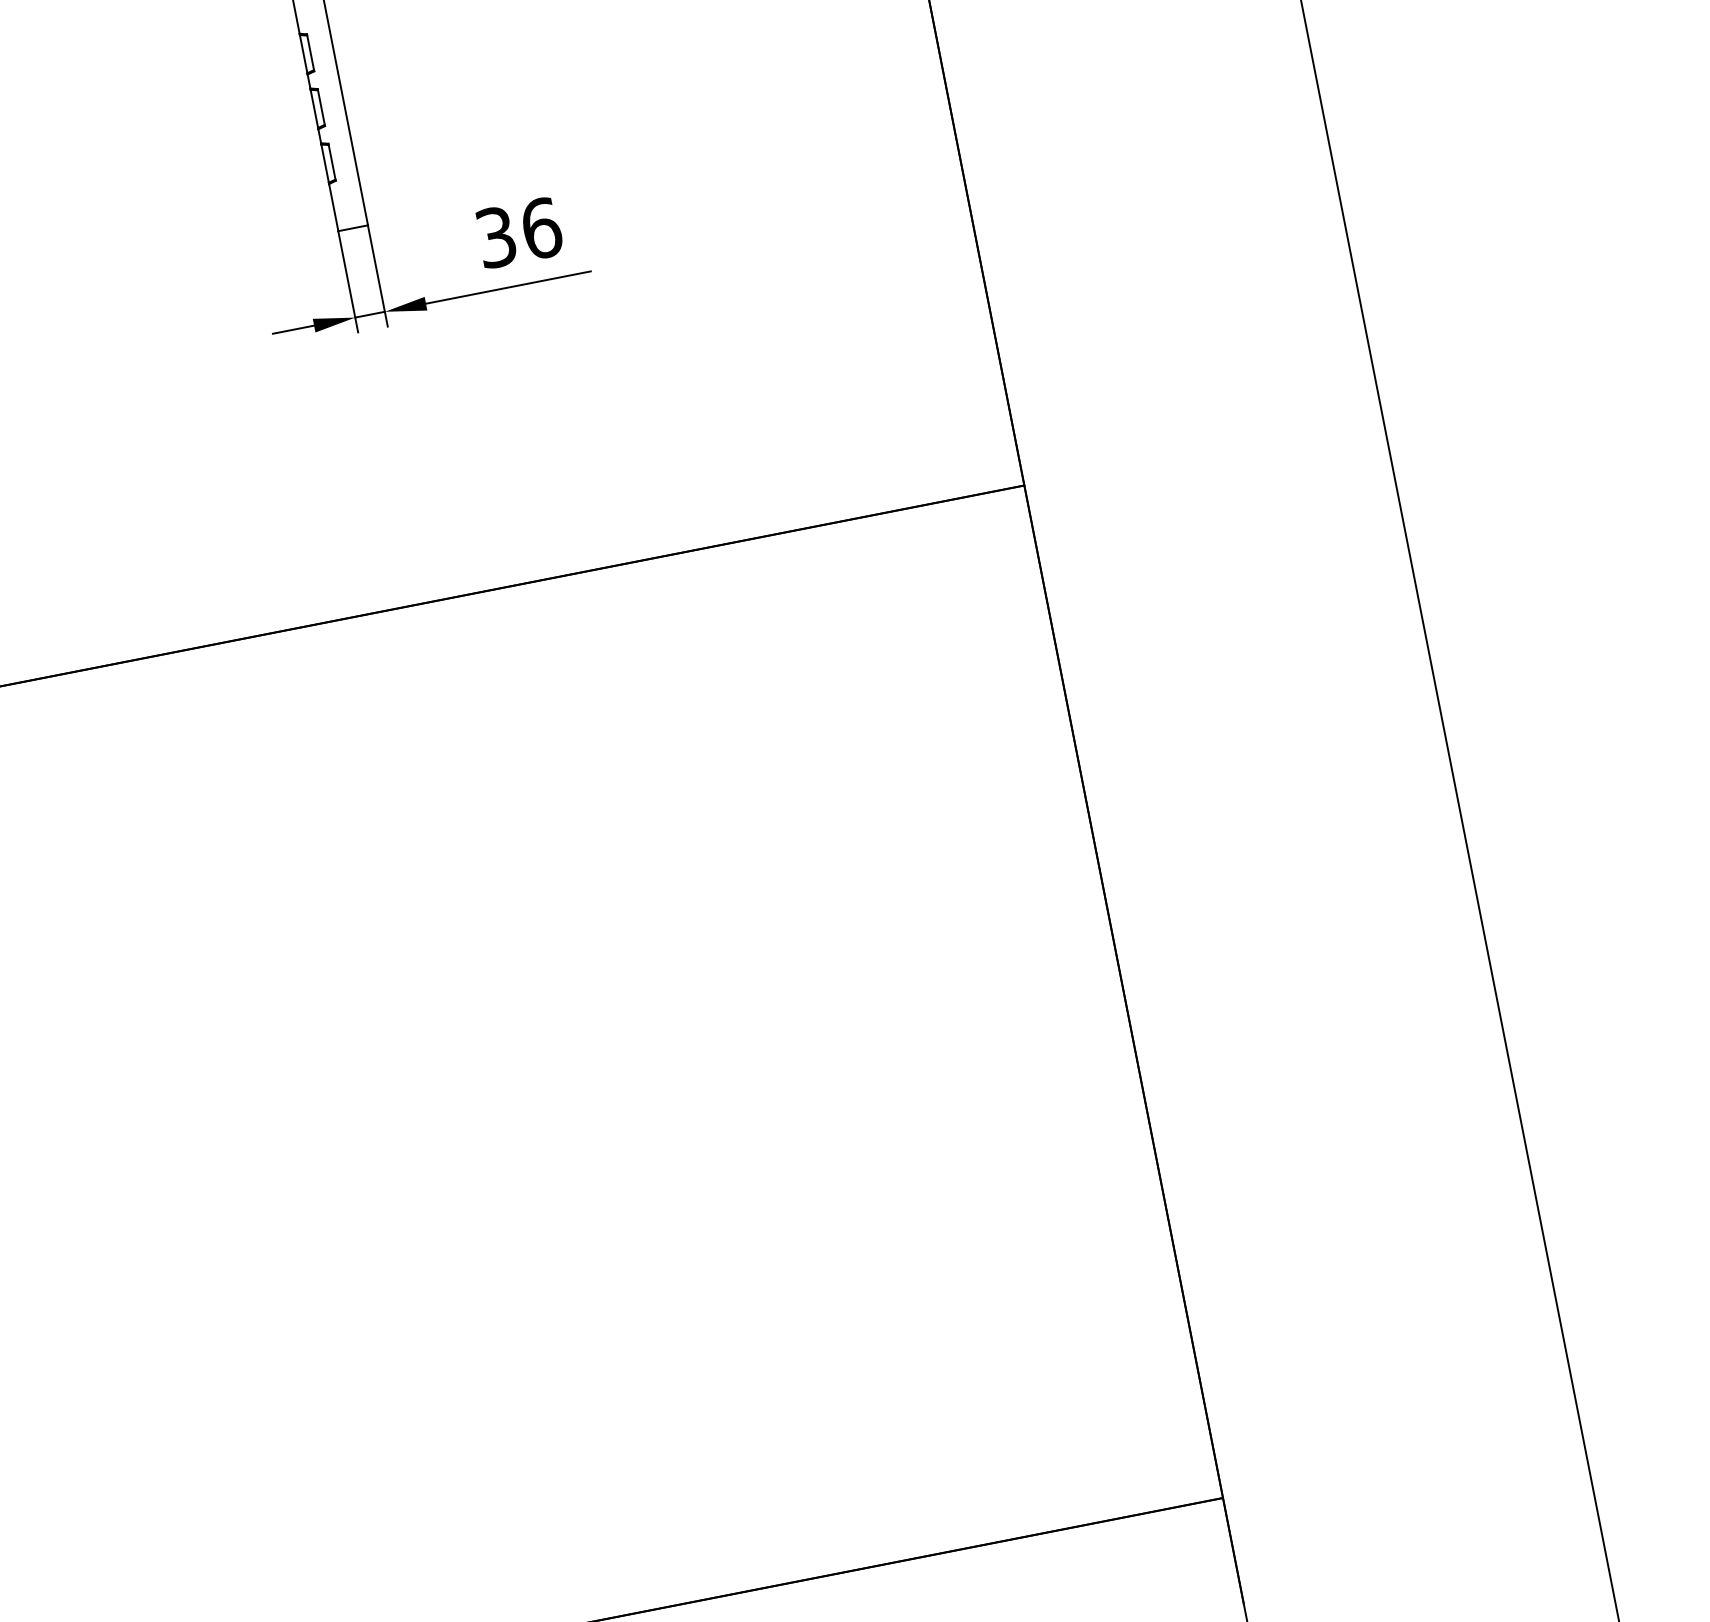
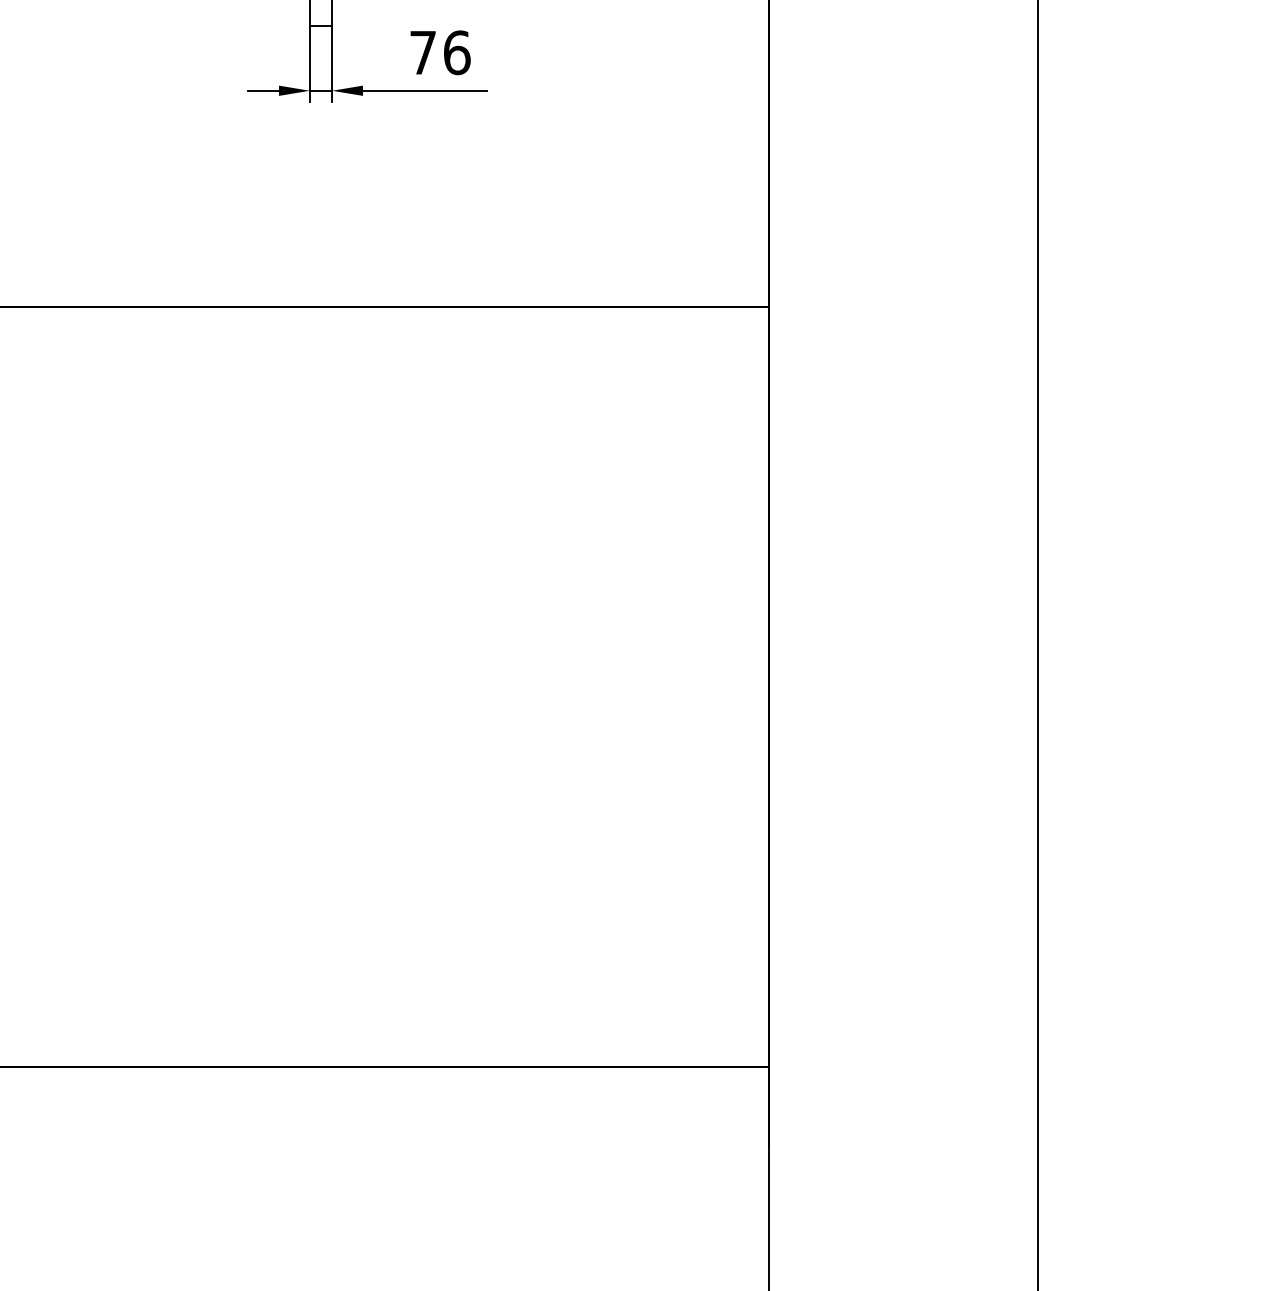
text: (495, 237) -> (422, 52), 36 -> 76

